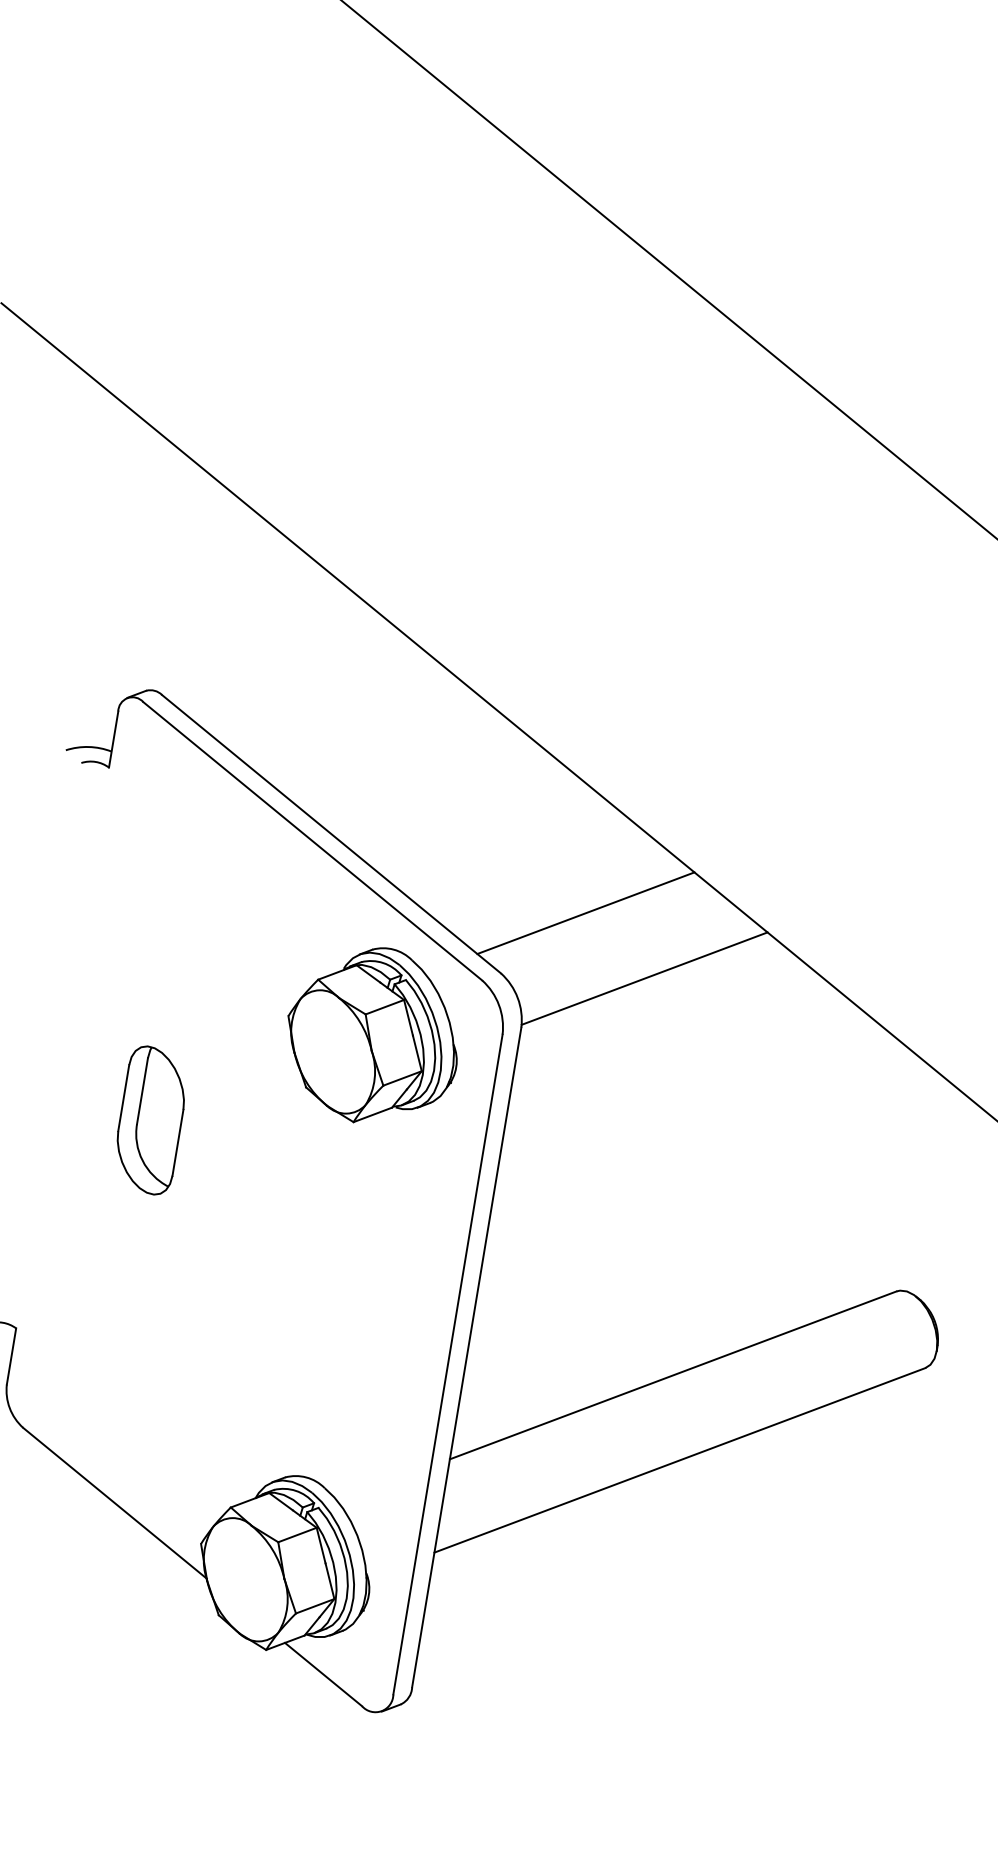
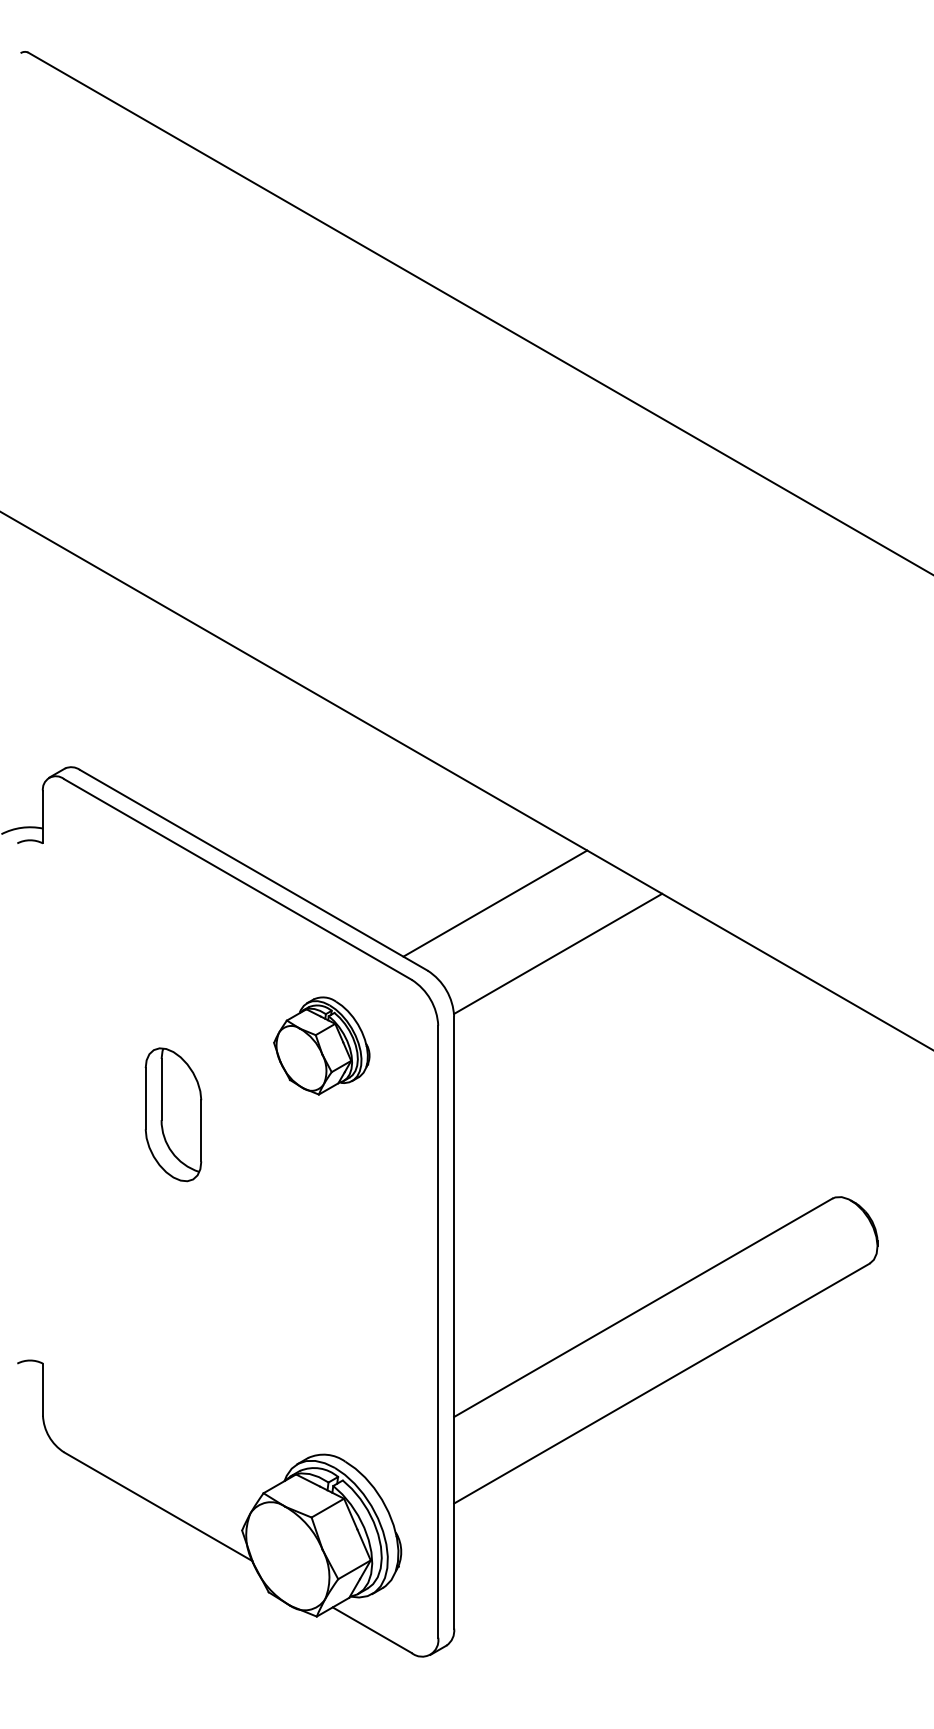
part: (373, 1035) -> (321, 1045), size x0.6
part: (150, 1120) -> (173, 1114), moved

